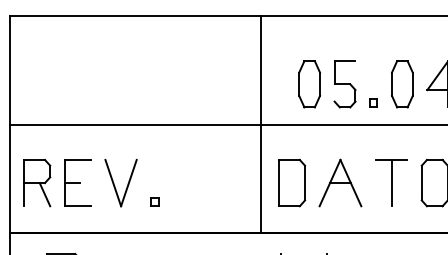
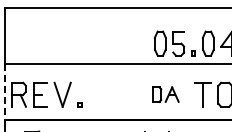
line: (259, 124) -> (134, 64), removed
line: (10, 178) -> (5, 92), solid -> dashed
part: (319, 182) -> (165, 94), size x0.6

